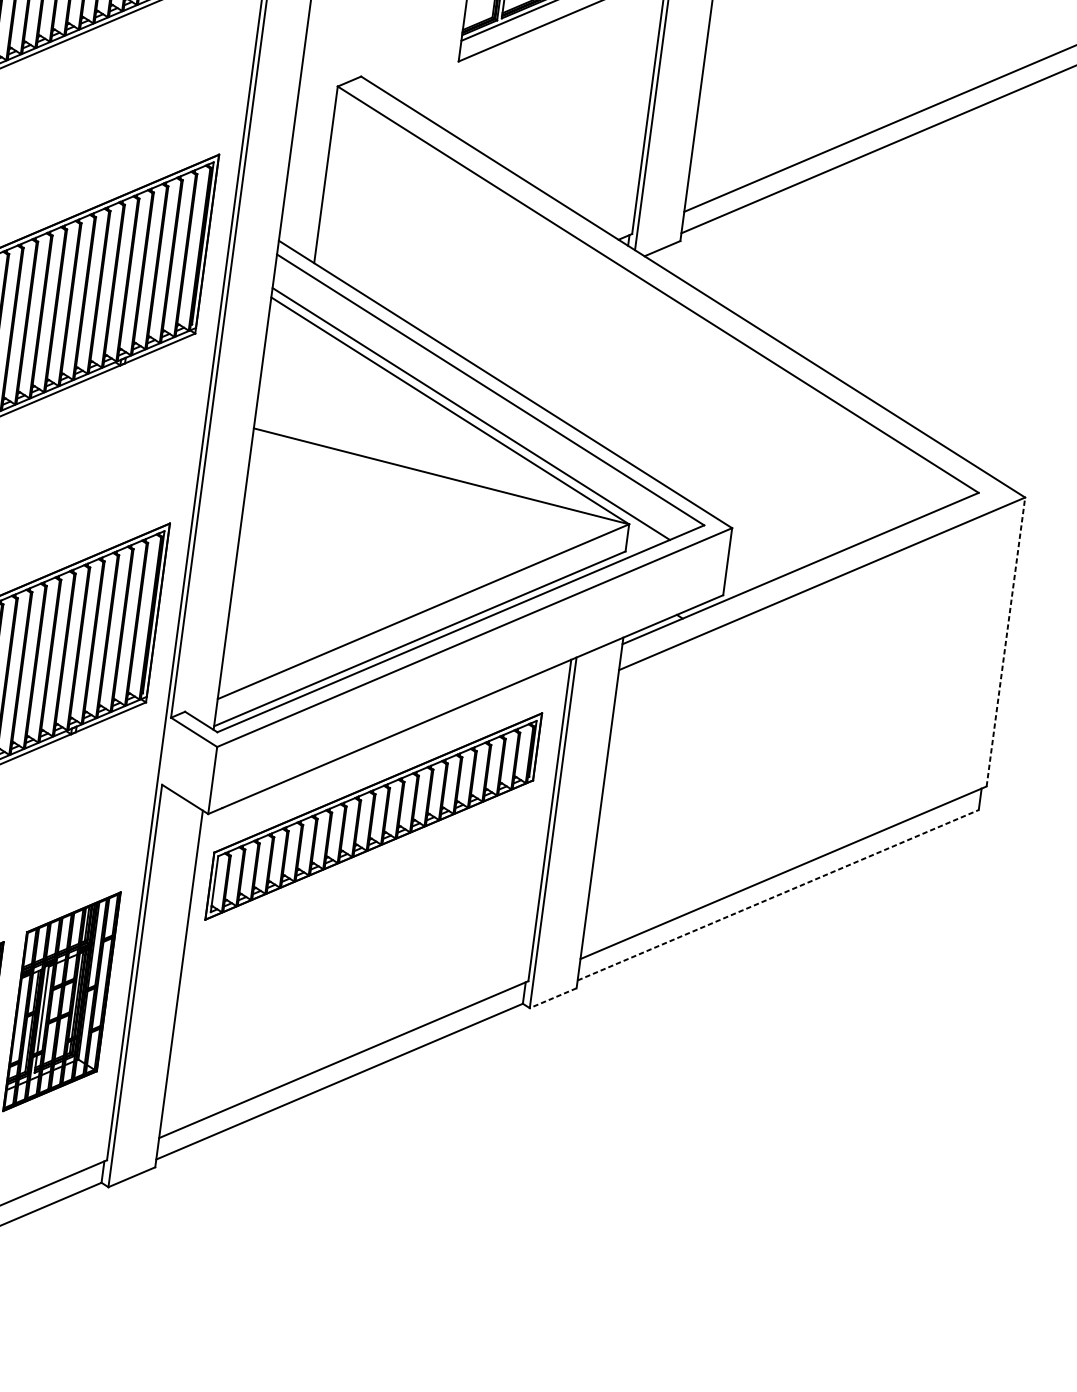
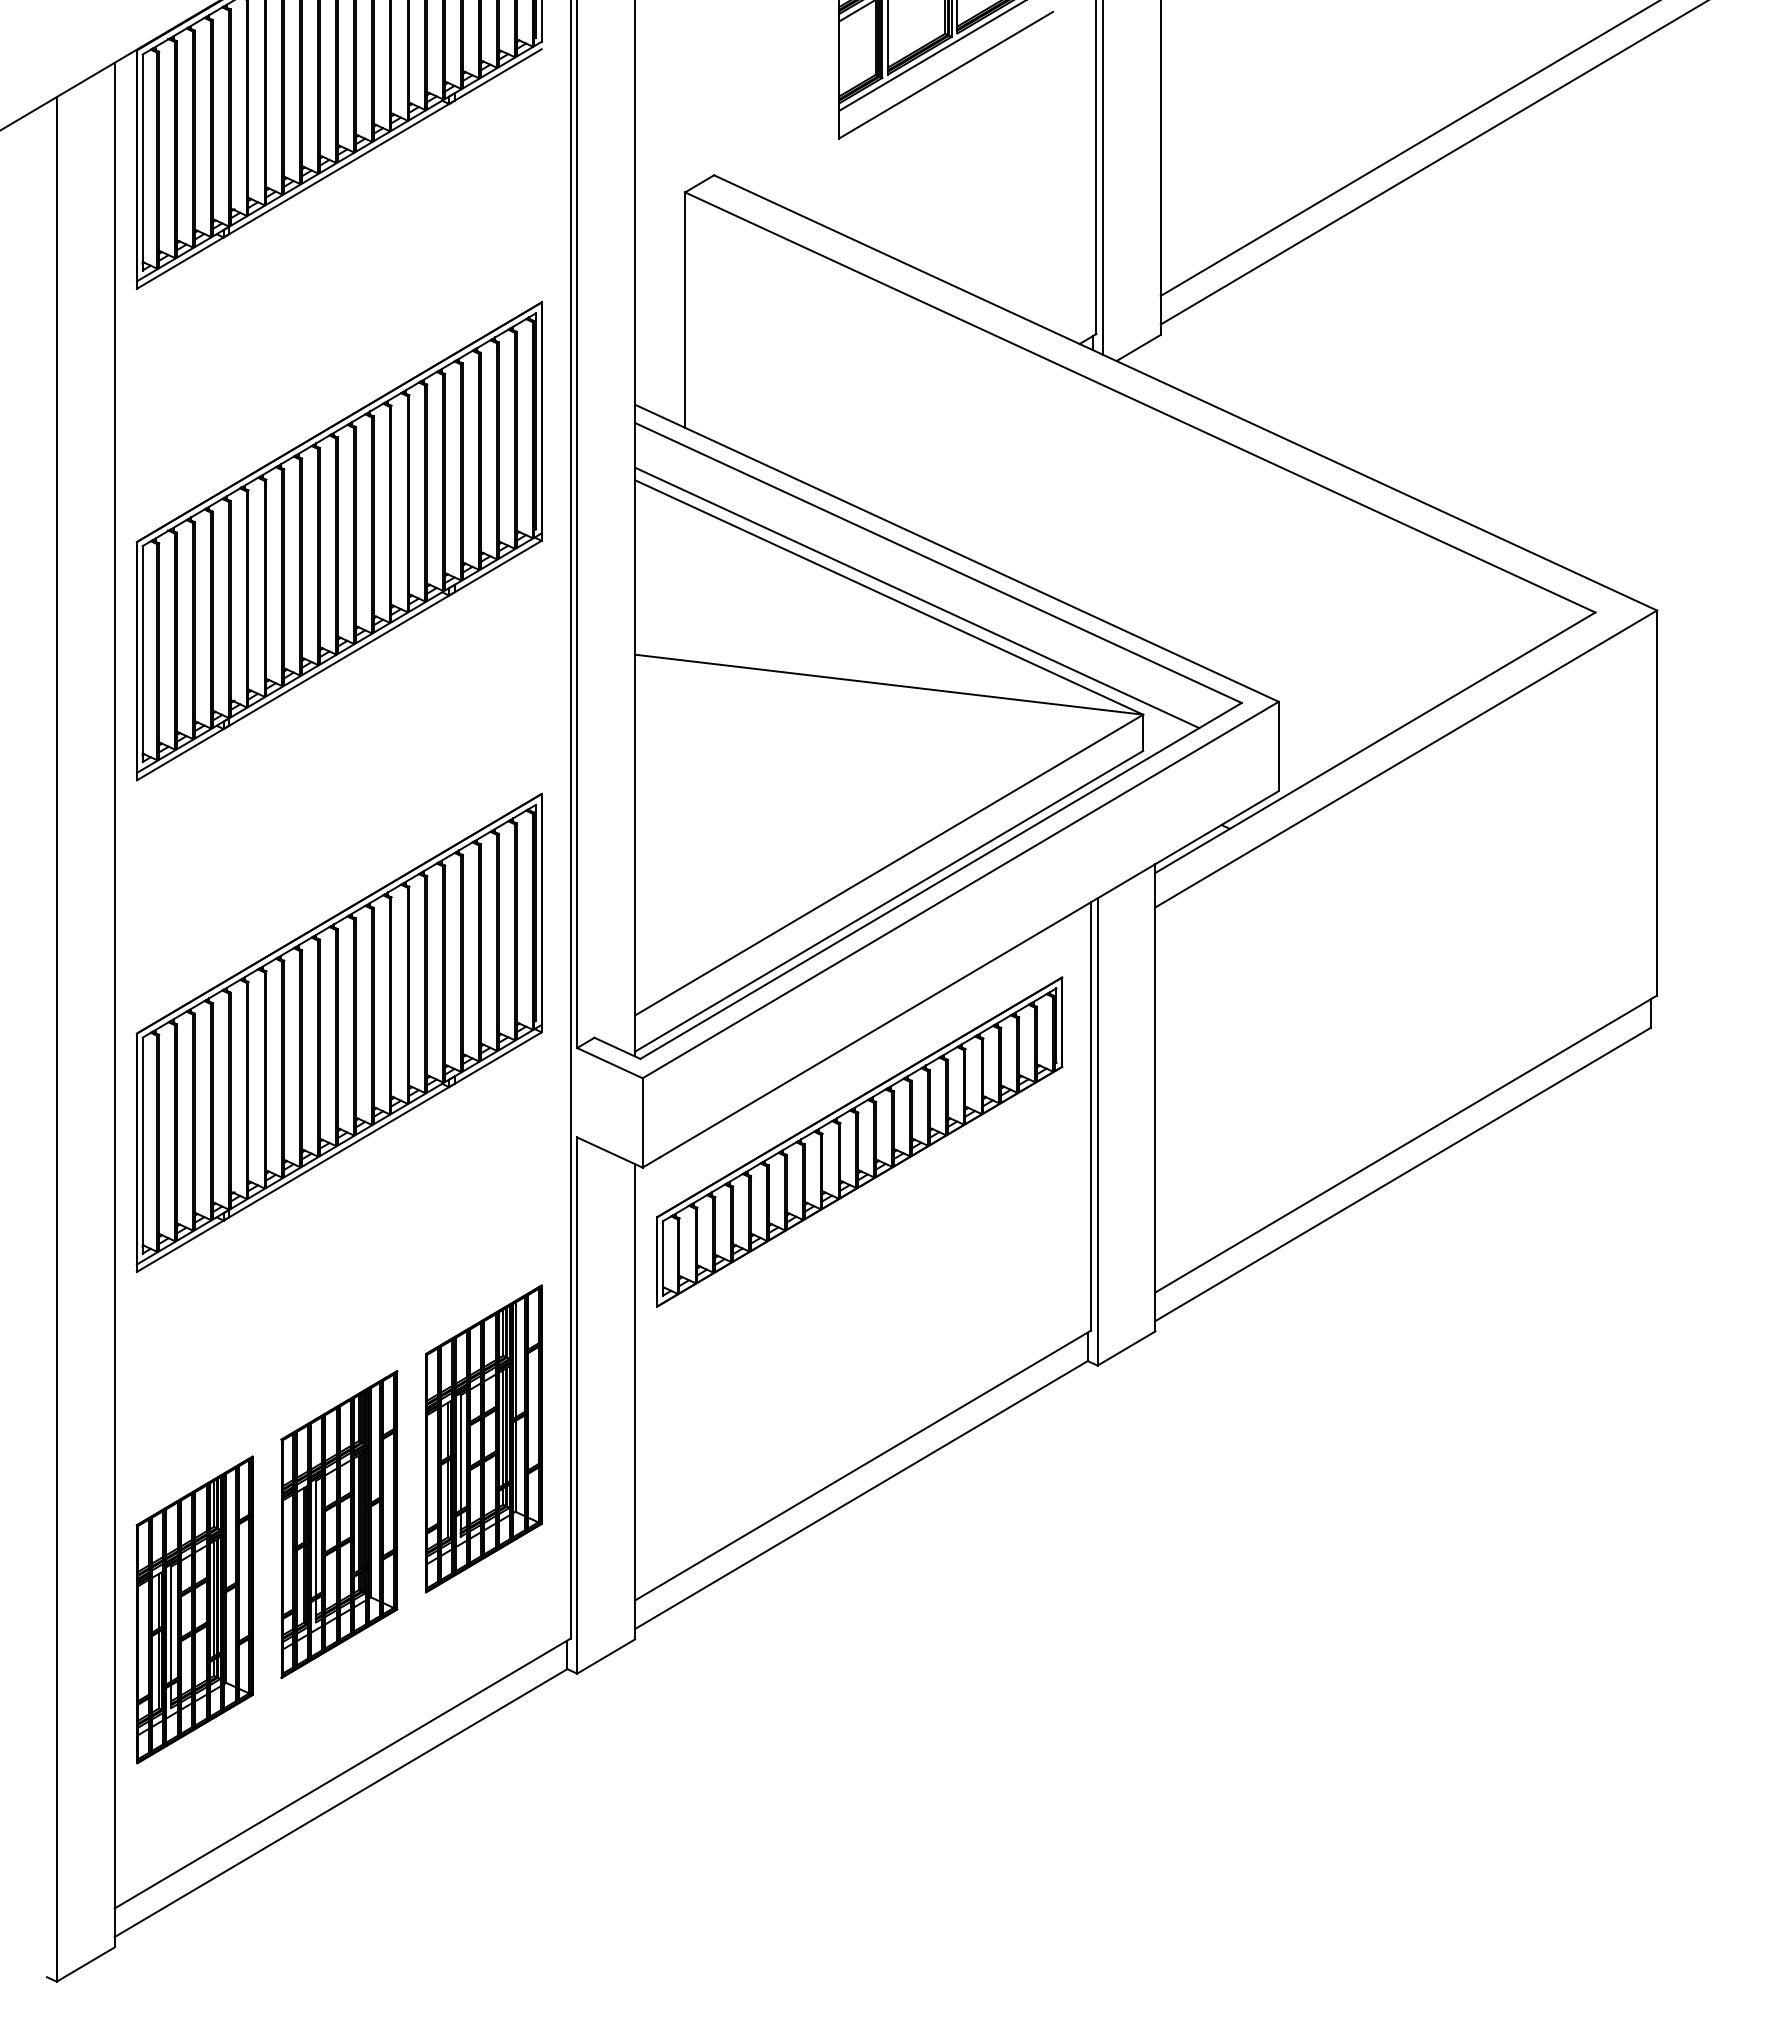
line: (1006, 642) -> (1657, 803), dashed -> solid
line: (778, 895) -> (1403, 1174), dashed -> solid
line: (553, 998) -> (1126, 1348), dashed -> solid

